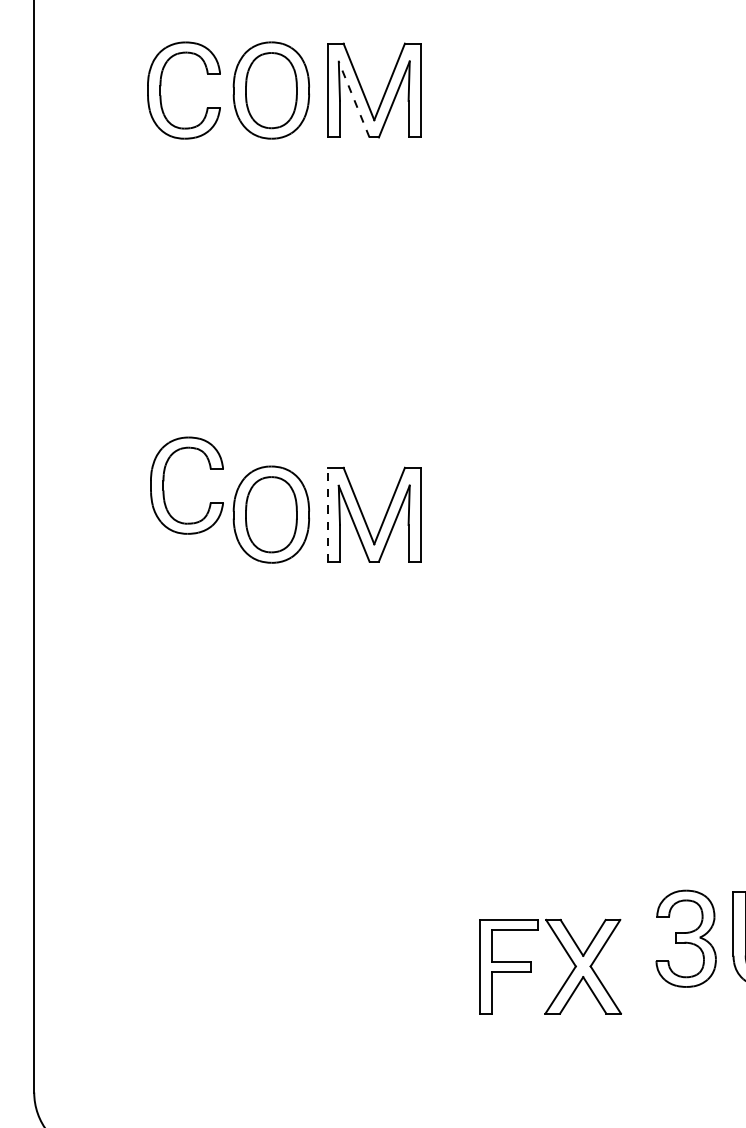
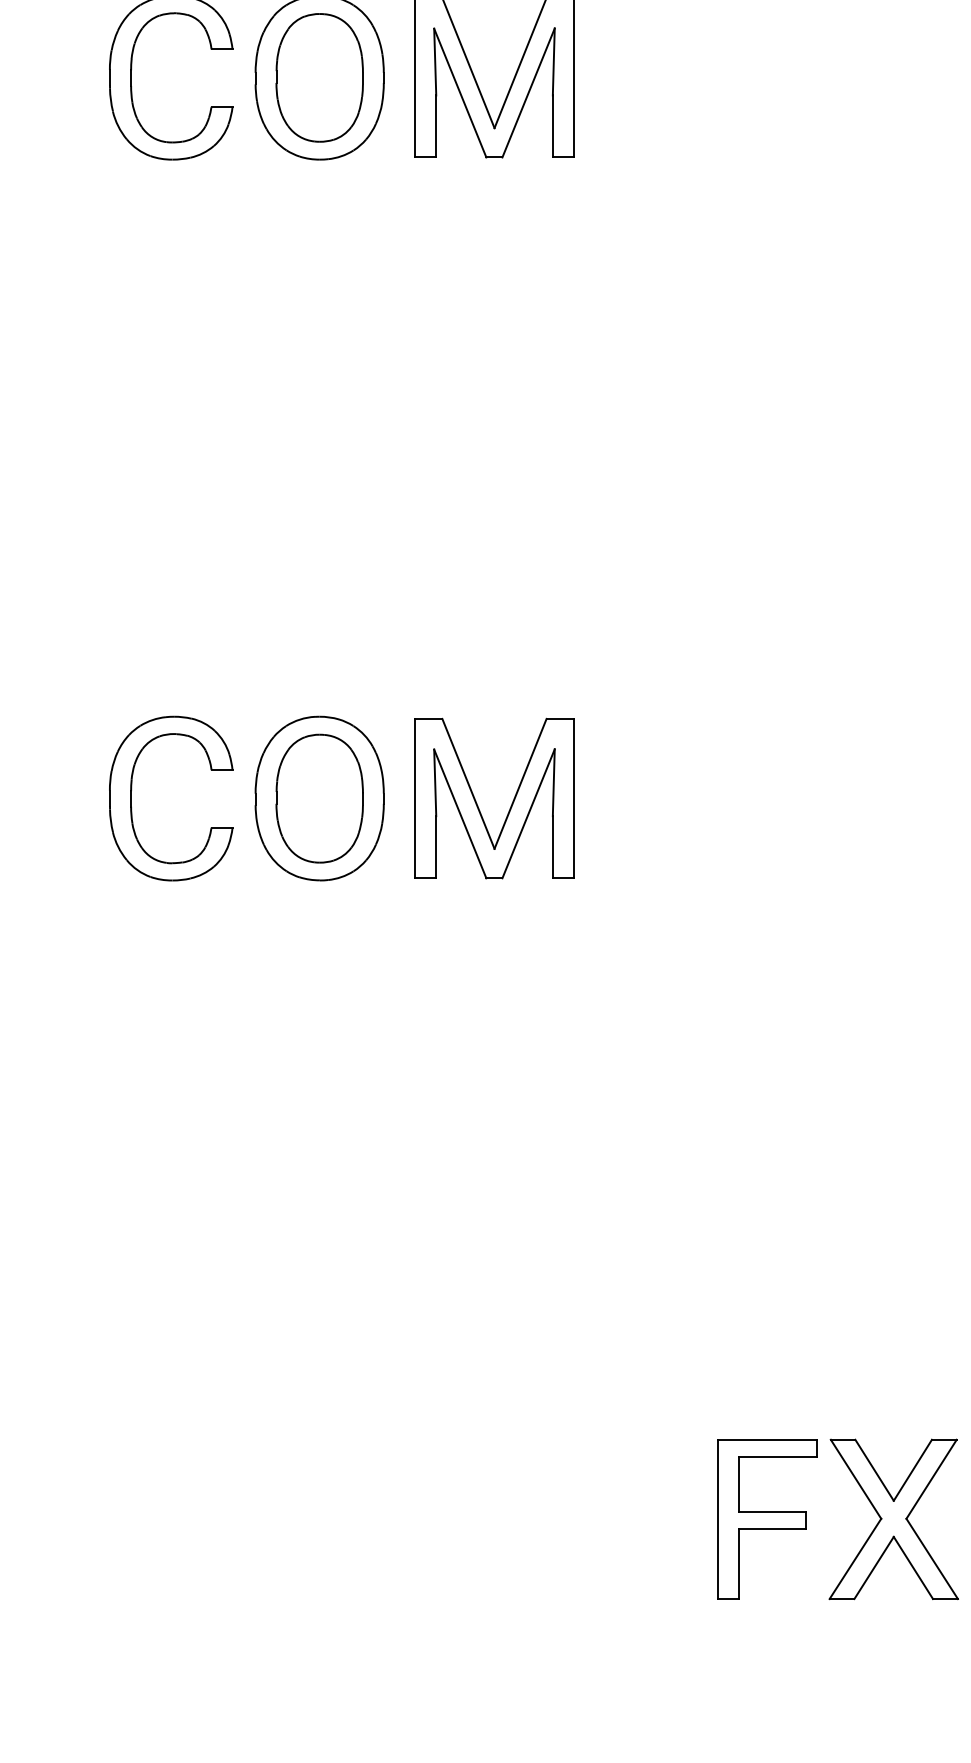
line: (354, 99) -> (460, 92), dashed -> solid
part: (164, 481) -> (132, 791), moved
line: (327, 514) -> (414, 798), dashed -> solid
part: (531, 966) -> (805, 1518), moved

